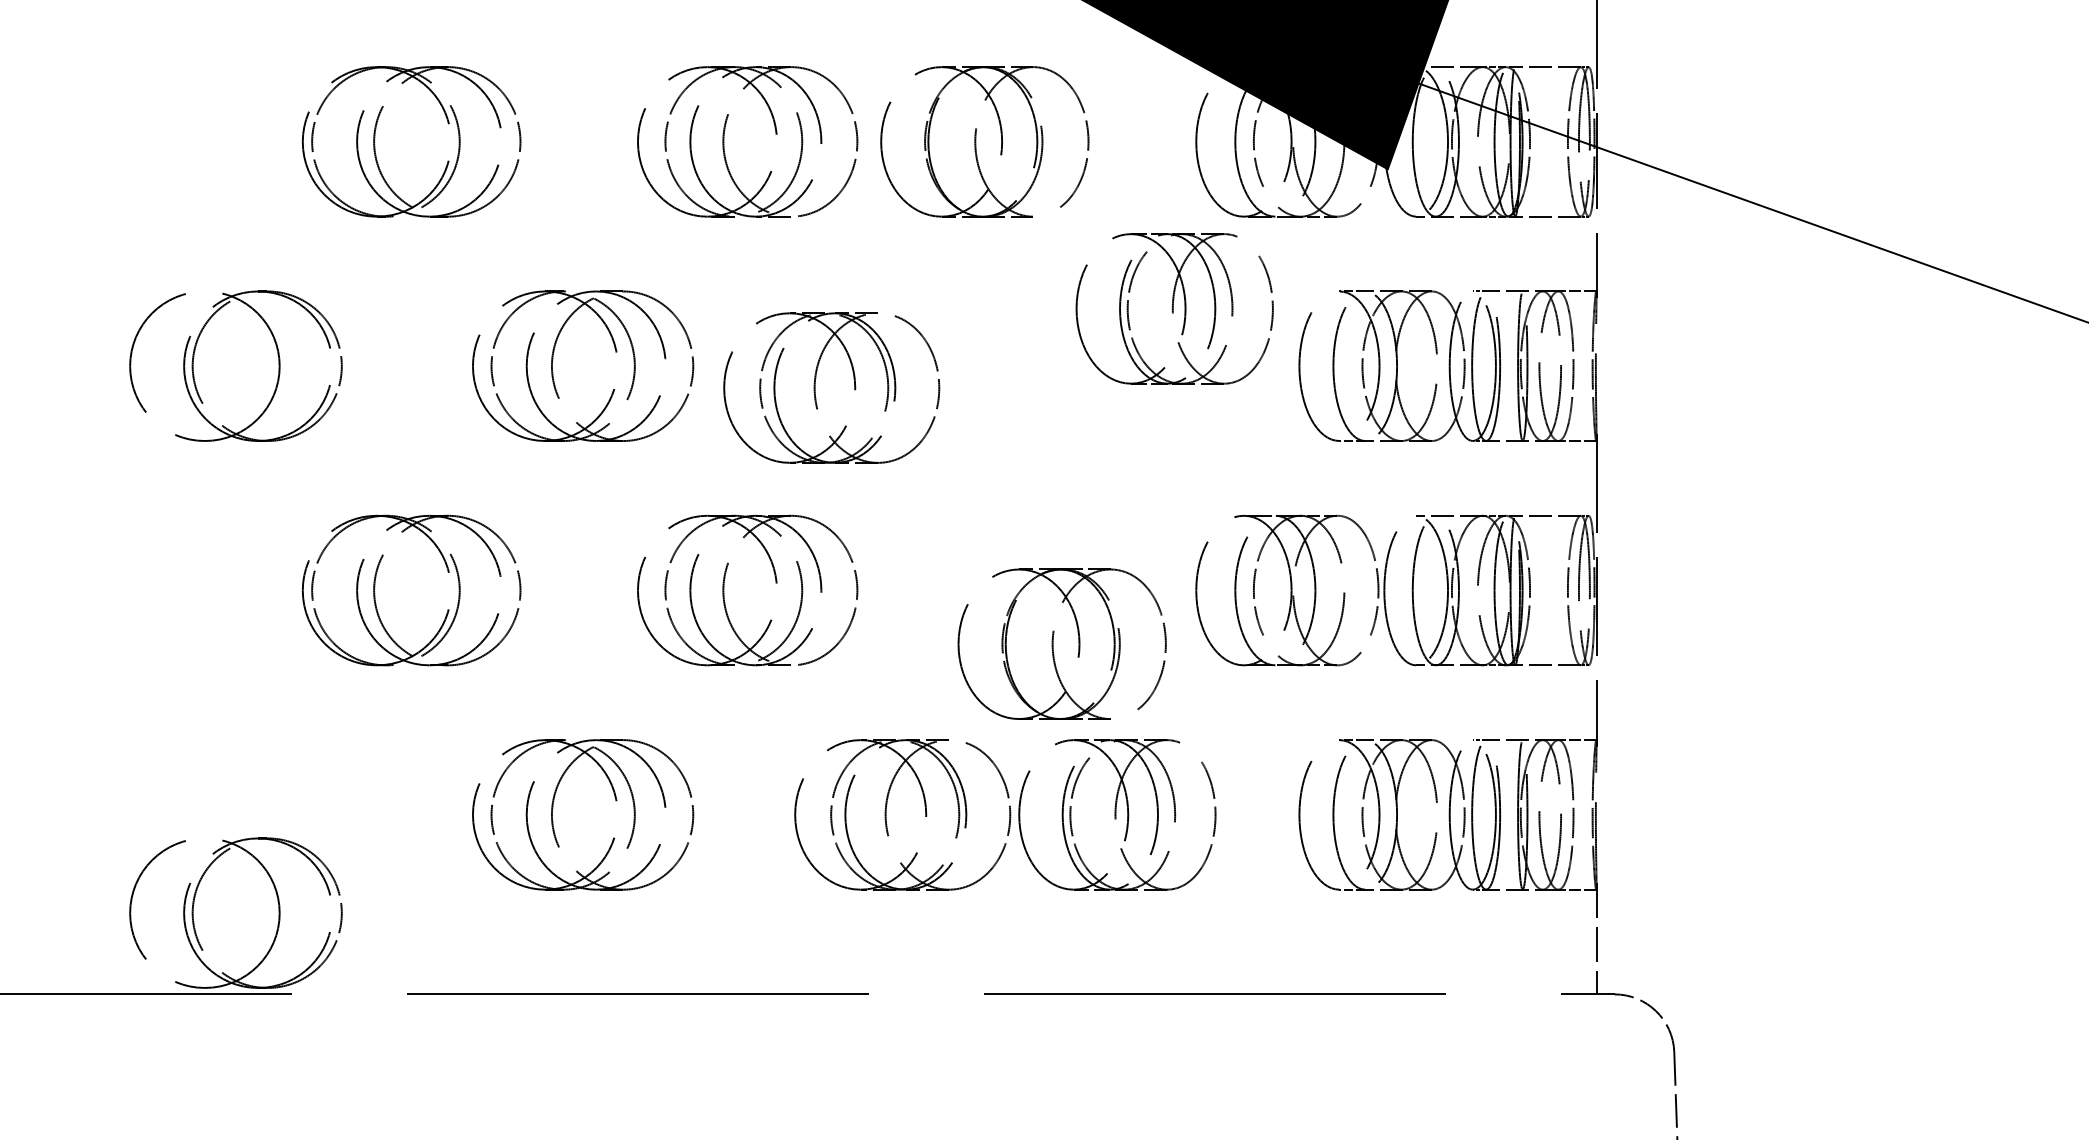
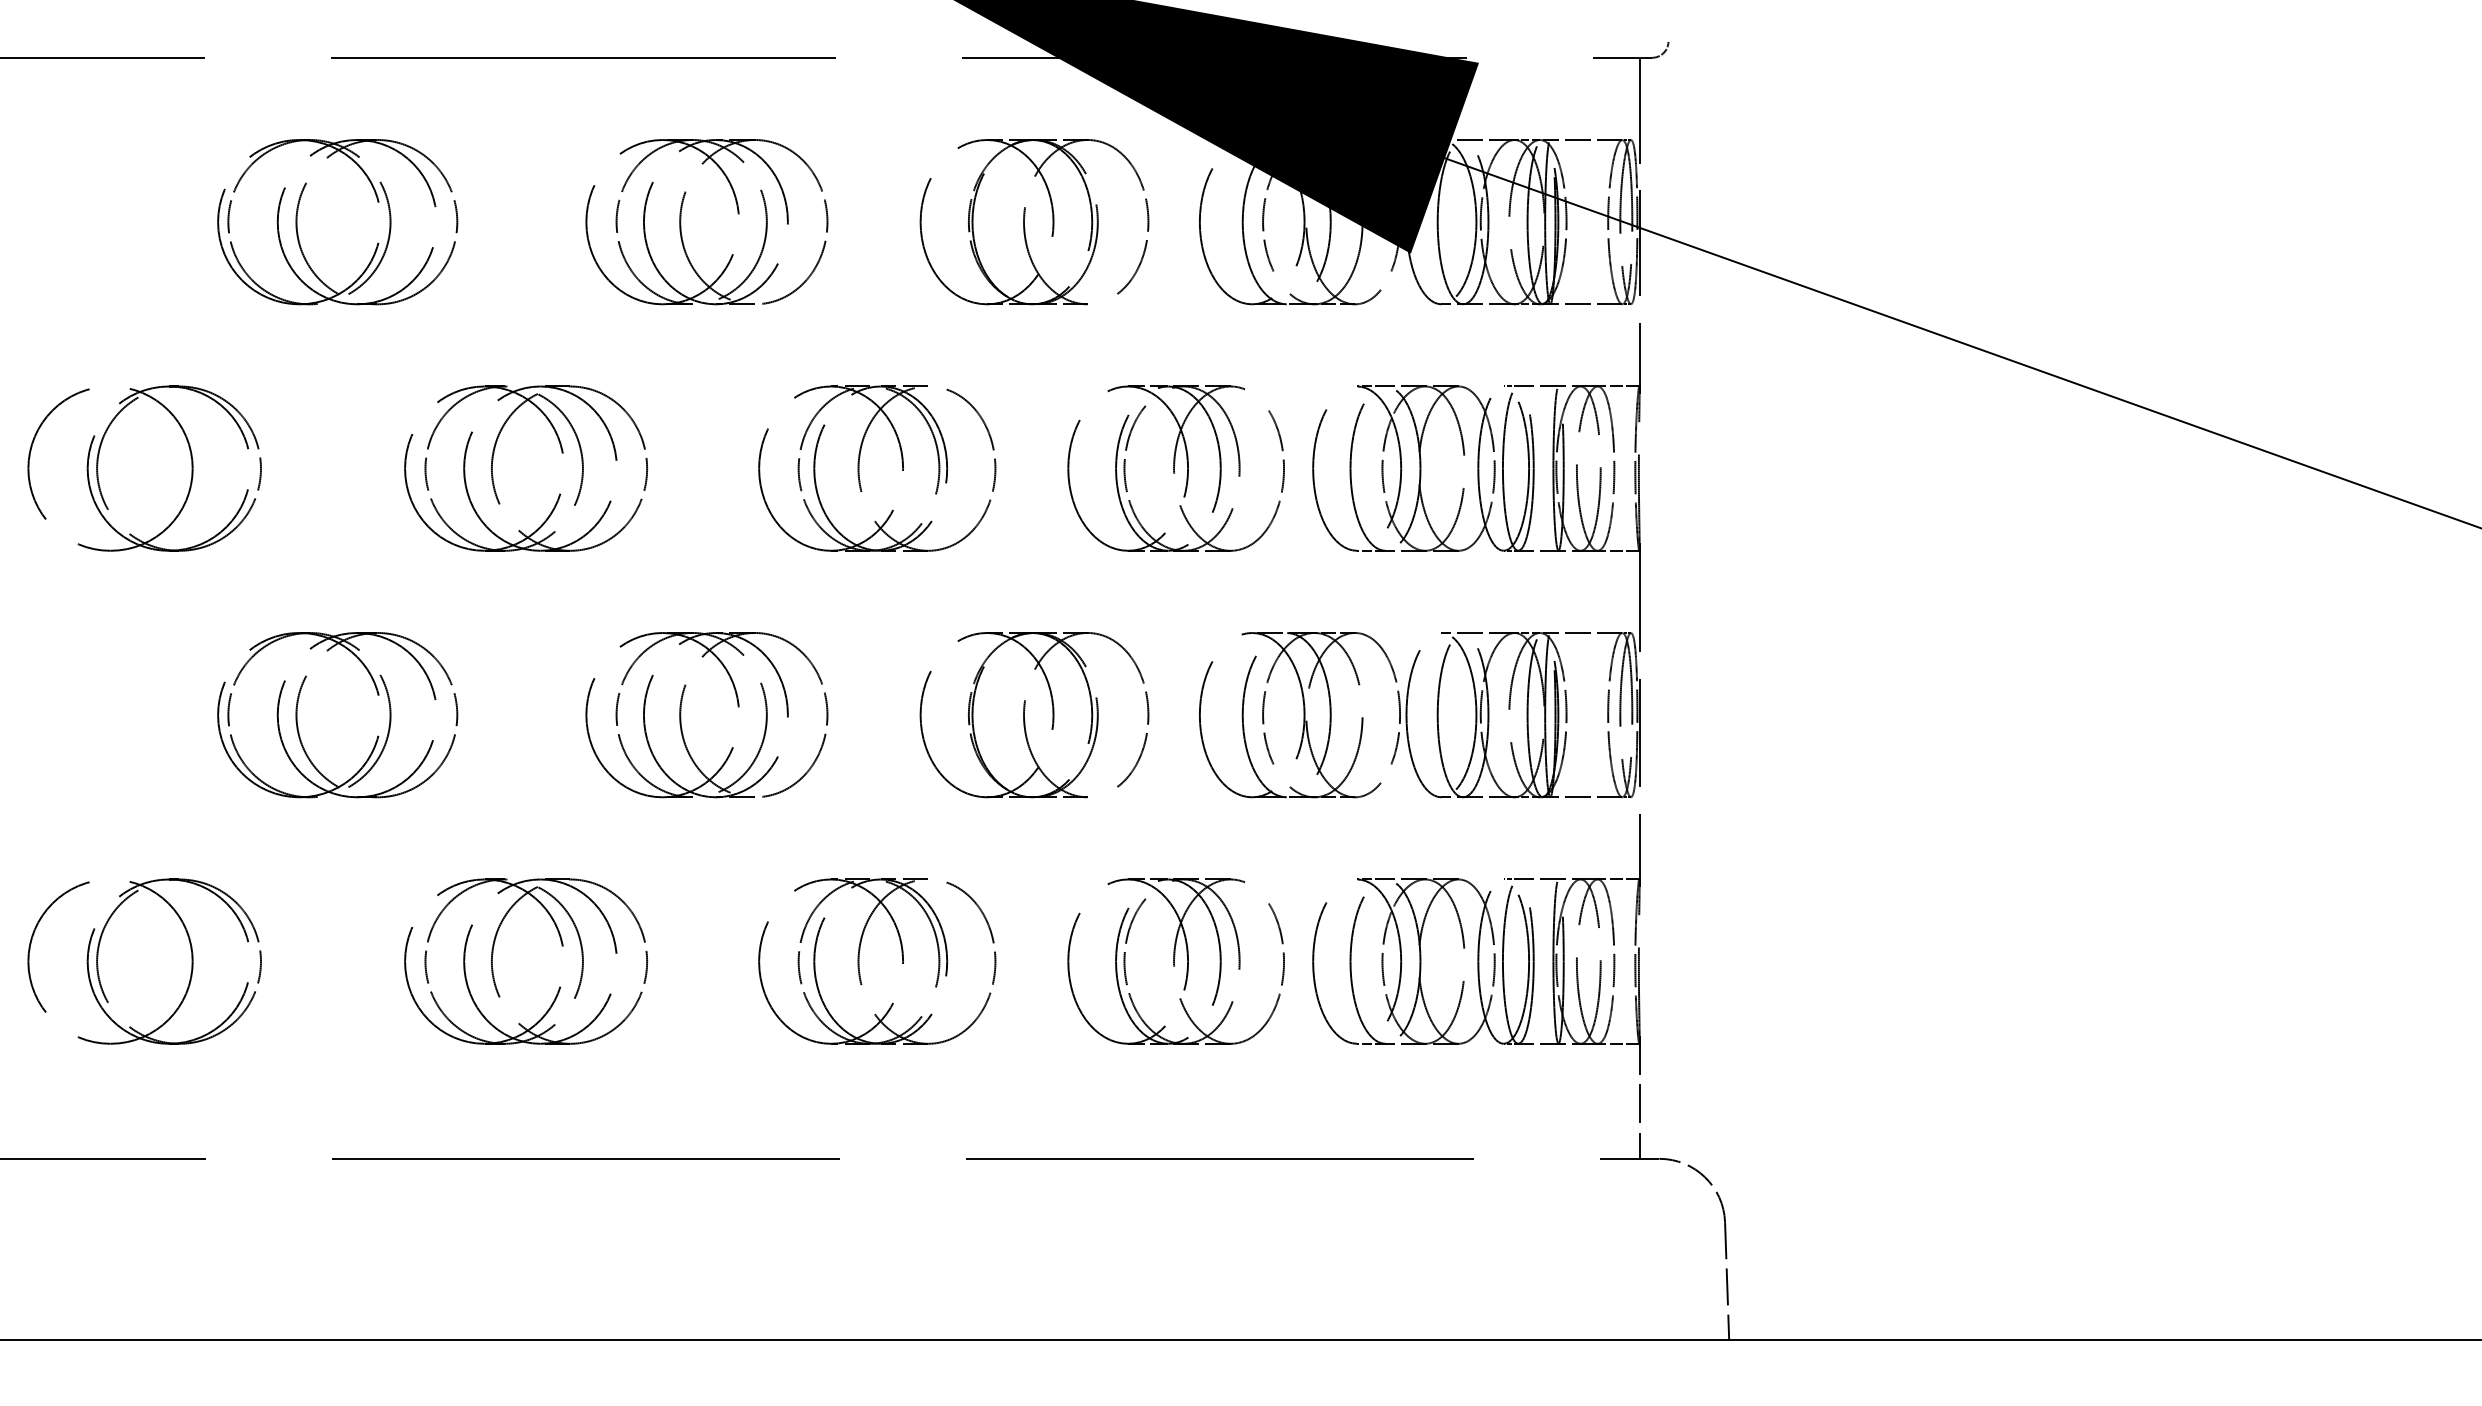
part: (975, 142) -> (1024, 222), moved
part: (1174, 308) -> (1175, 468), moved
part: (815, 387) -> (859, 468), moved
part: (1053, 644) -> (1024, 715), moved
part: (1116, 814) -> (1175, 961), moved
part: (193, 910) -> (98, 958), moved

